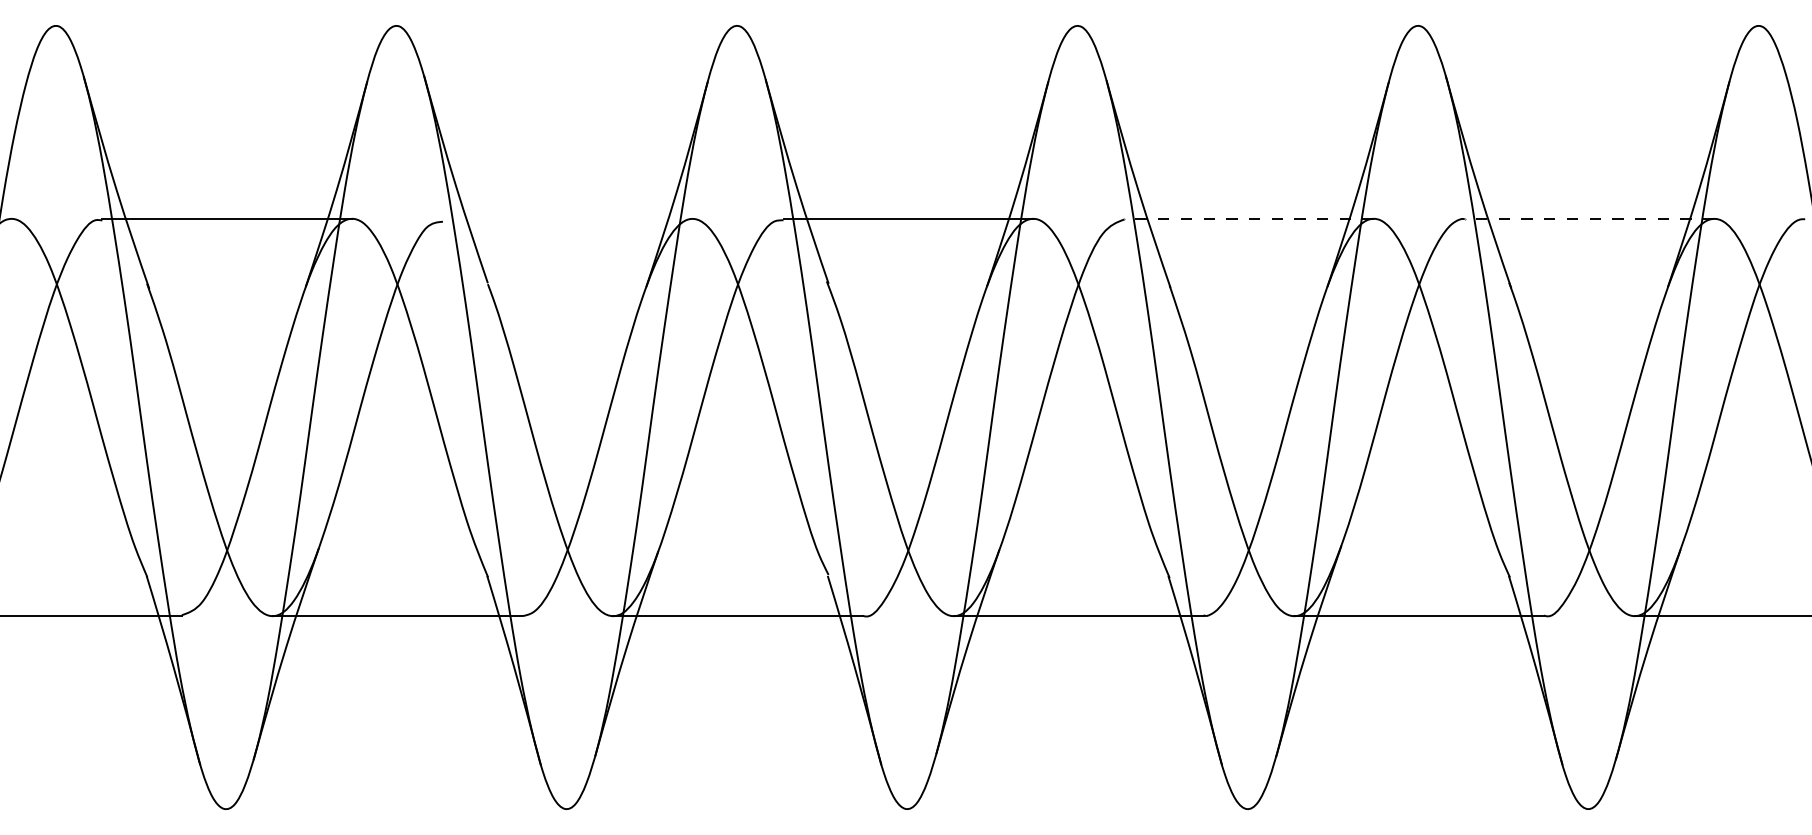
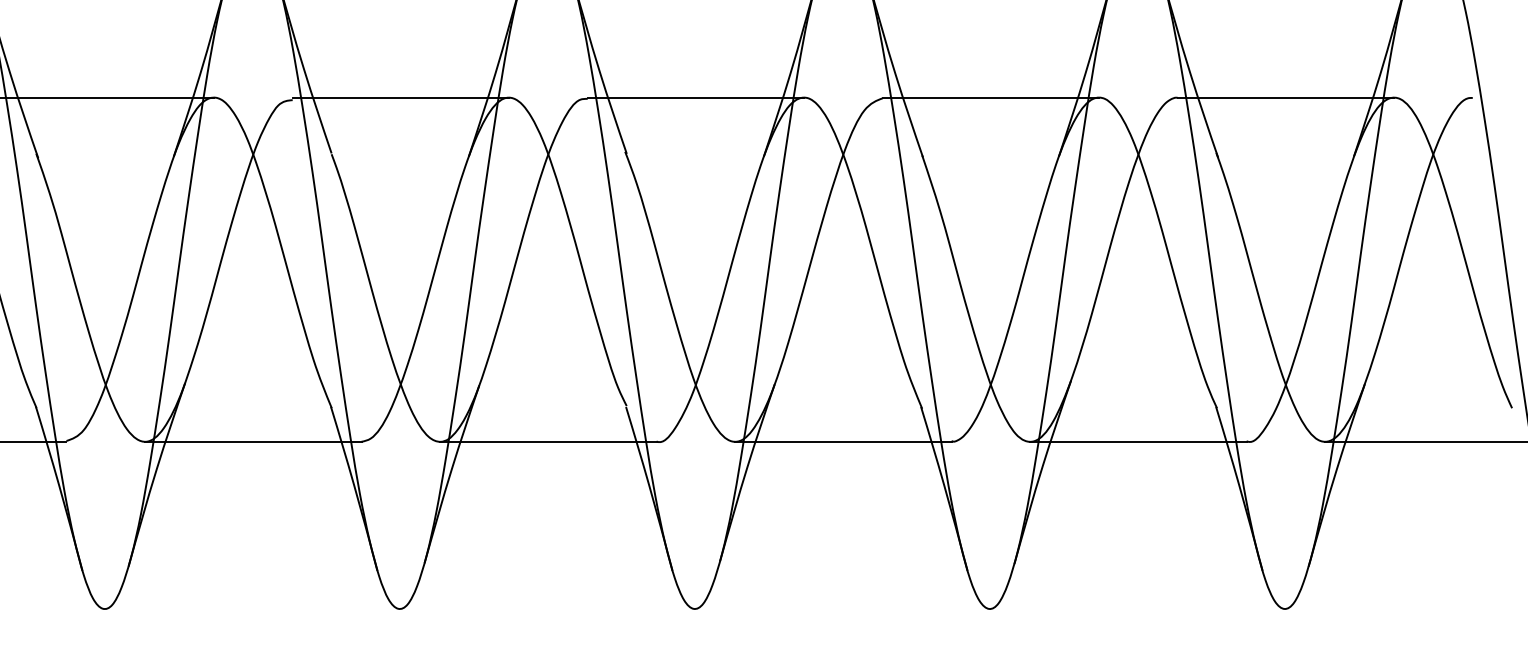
line: (567, 218) -> (400, 97), added
line: (1248, 218) -> (990, 97), dashed -> solid
line: (1589, 218) -> (1285, 97), dashed -> solid

